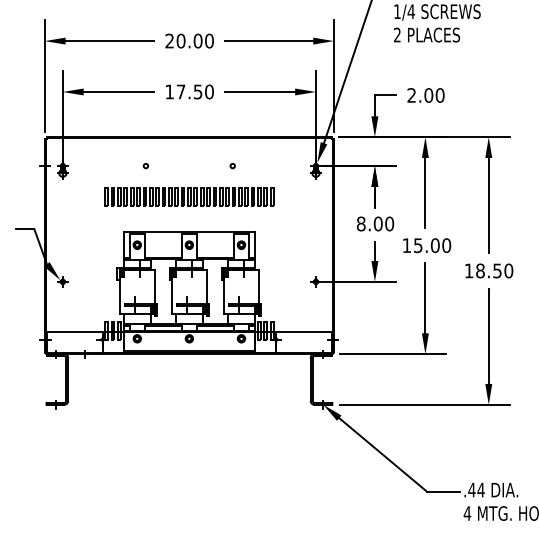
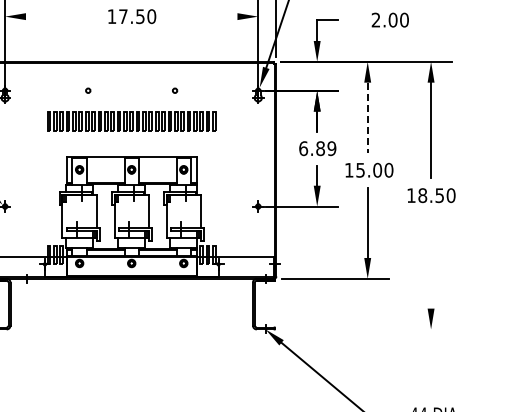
line: (118, 91) -> (60, 16), removed
line: (260, 91) -> (202, 16), removed
text: (425, 95) -> (389, 20), moved
line: (425, 193) -> (367, 118), solid -> dashed
text: (374, 223) -> (316, 148), 8.00 -> 6.89
line: (488, 335) -> (430, 260), removed
line: (424, 404) -> (366, 329), removed

